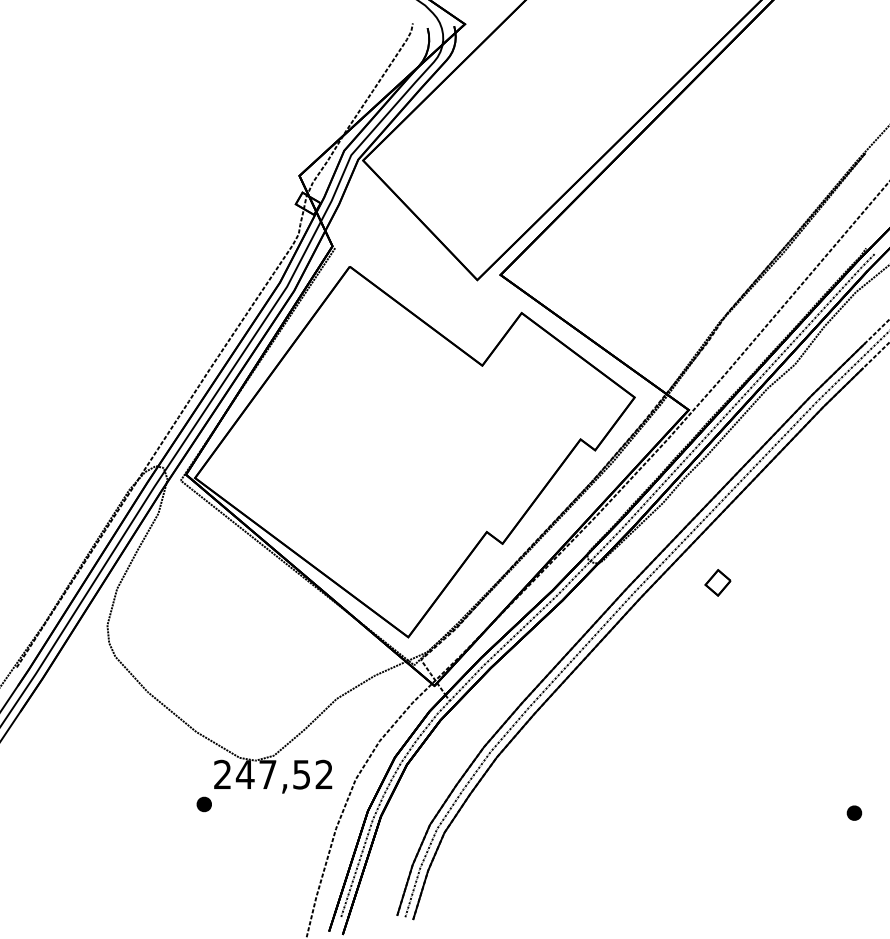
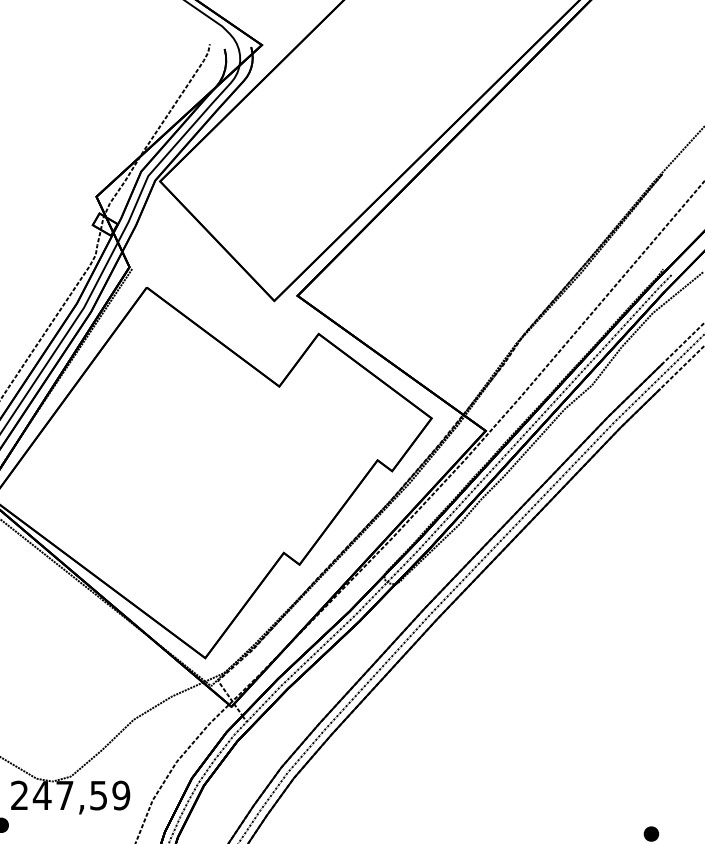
part: (717, 582) -> (514, 603), removed
text: (324, 774) -> (121, 795), 247,52 -> 247,59

